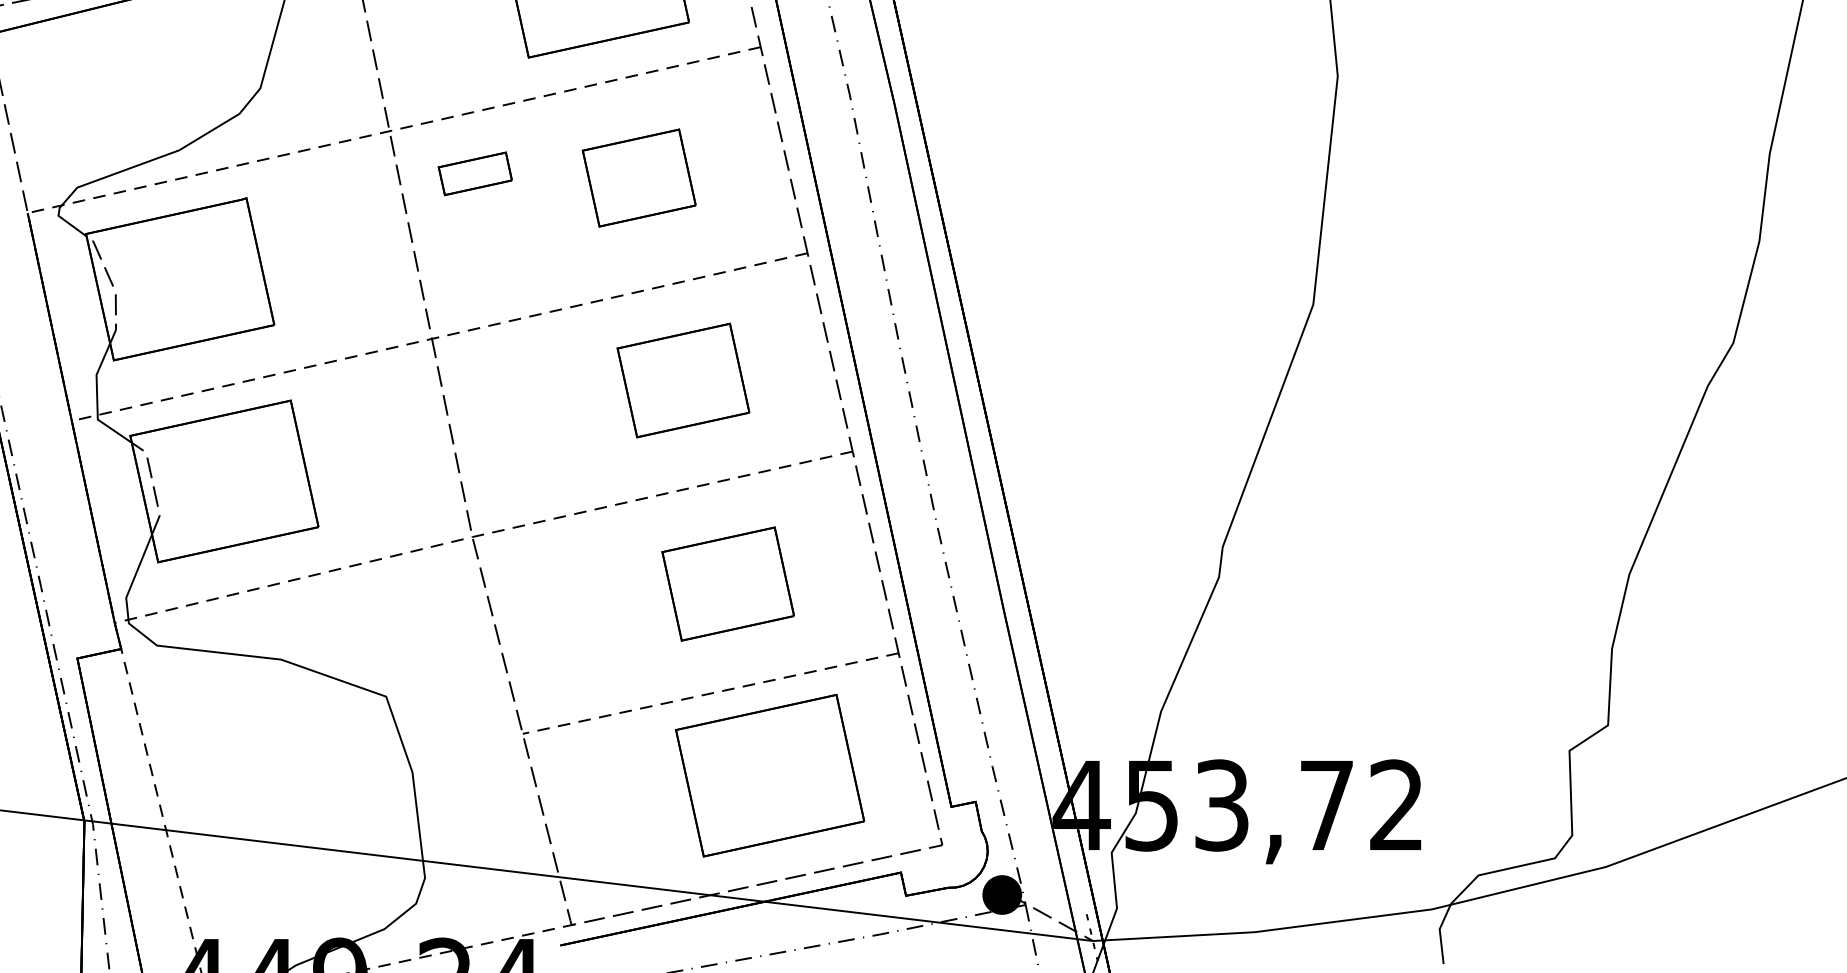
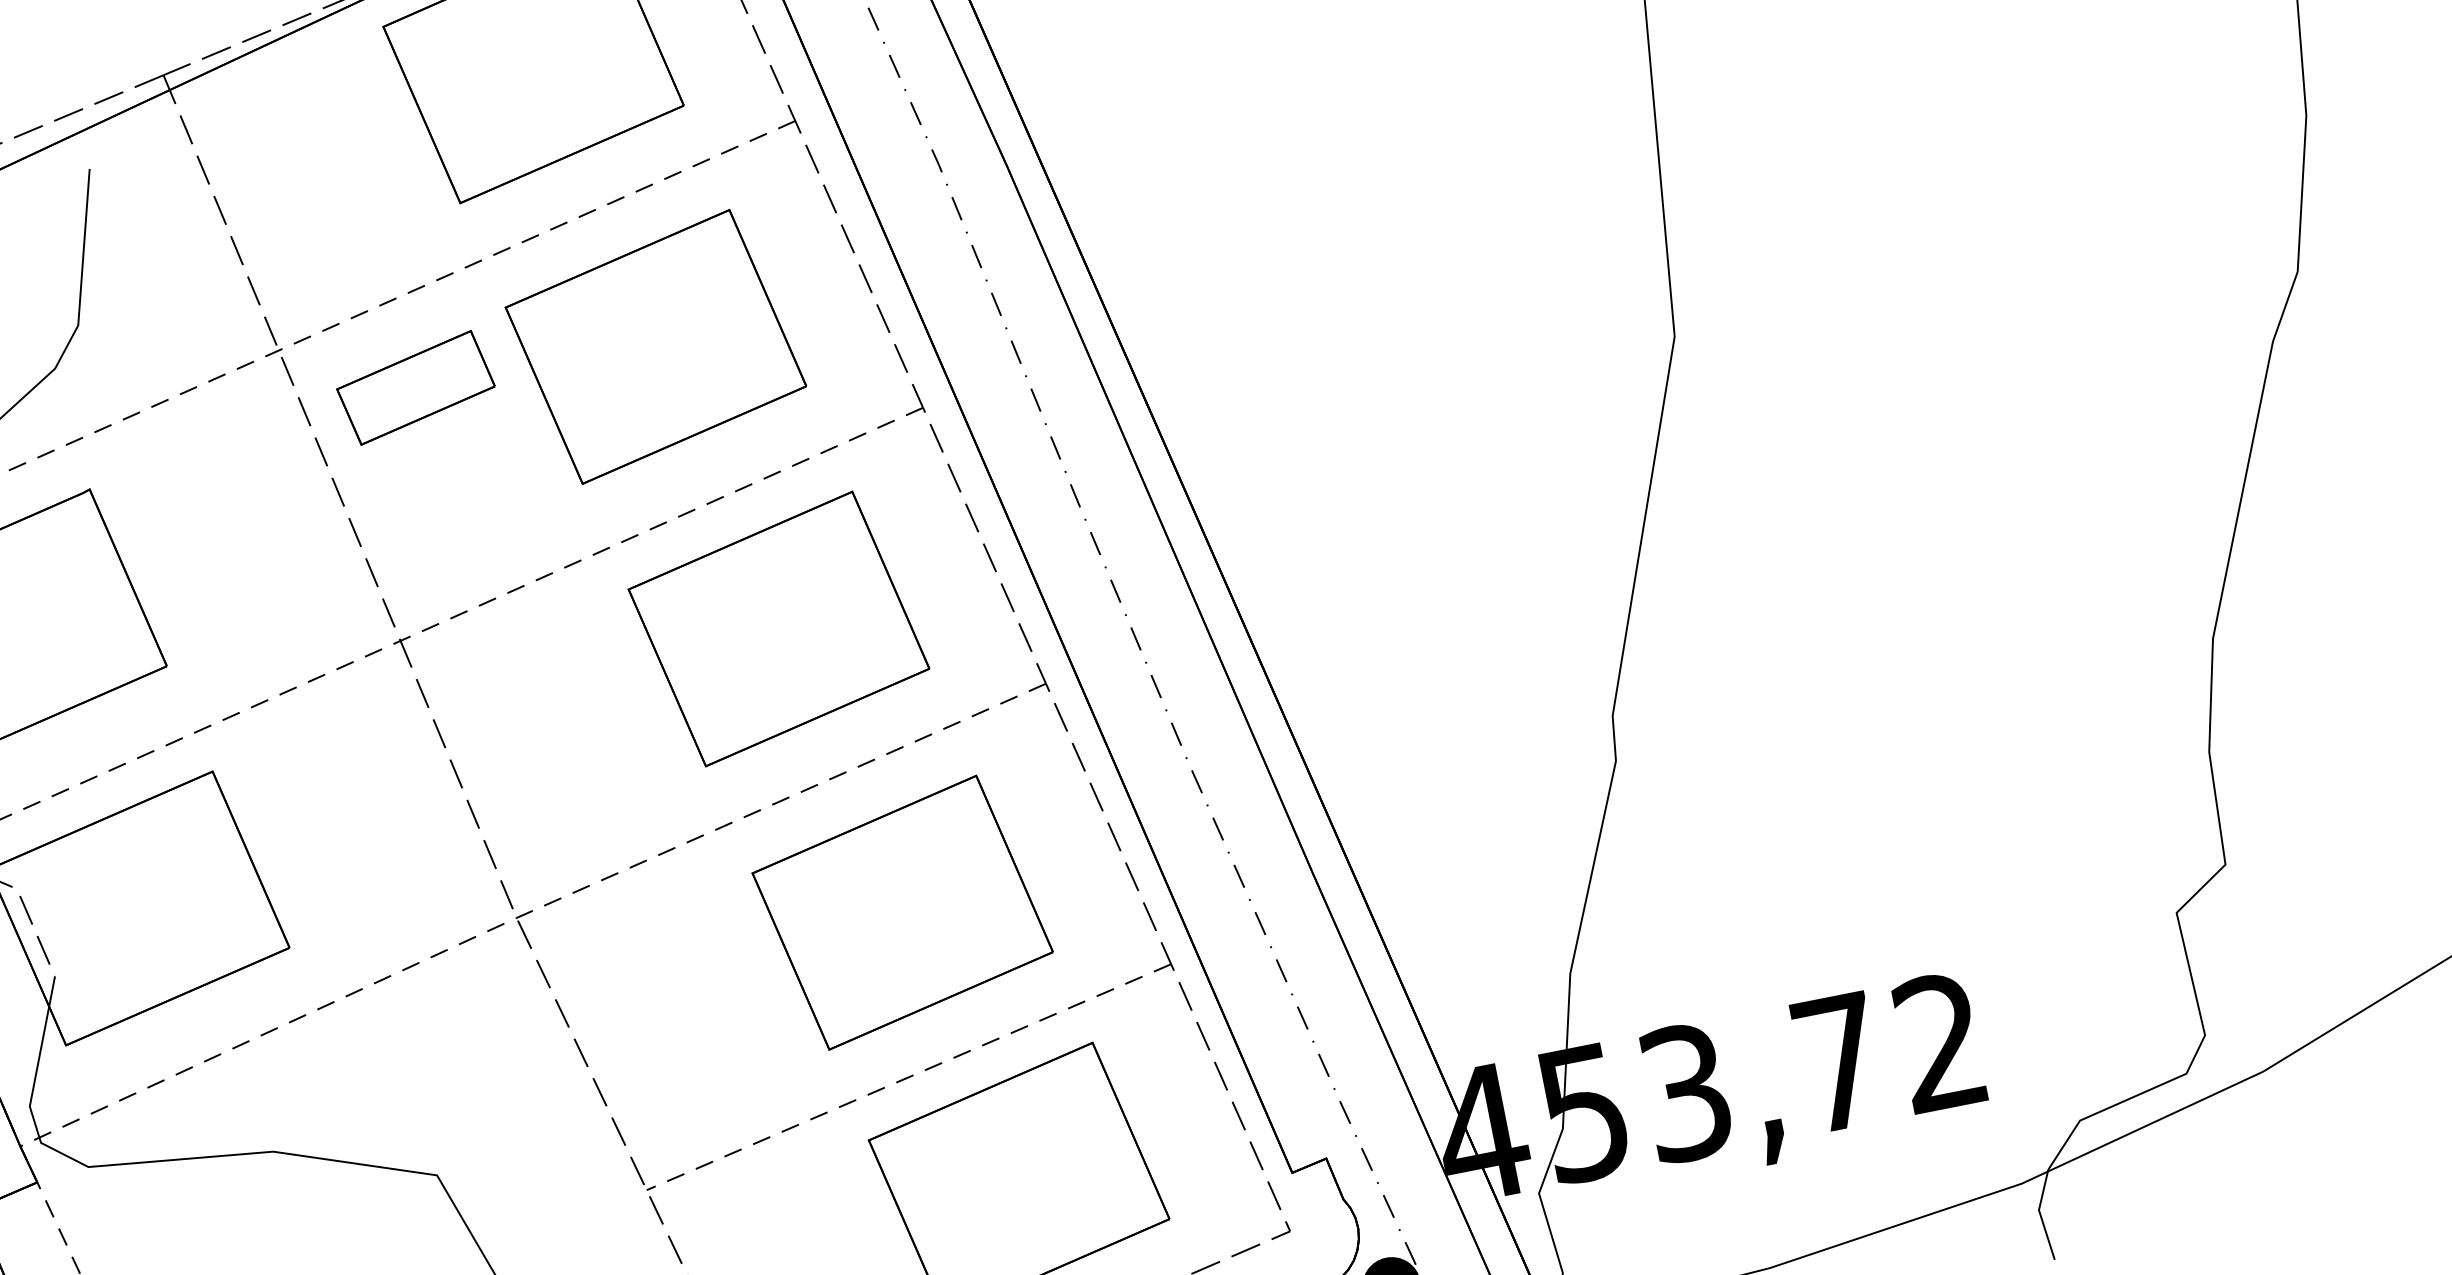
part: (475, 173) -> (416, 387), size x1.43
part: (639, 177) -> (656, 345), size x1.67
part: (683, 380) -> (778, 628), size x1.43
part: (728, 583) -> (903, 911), size x1.43

